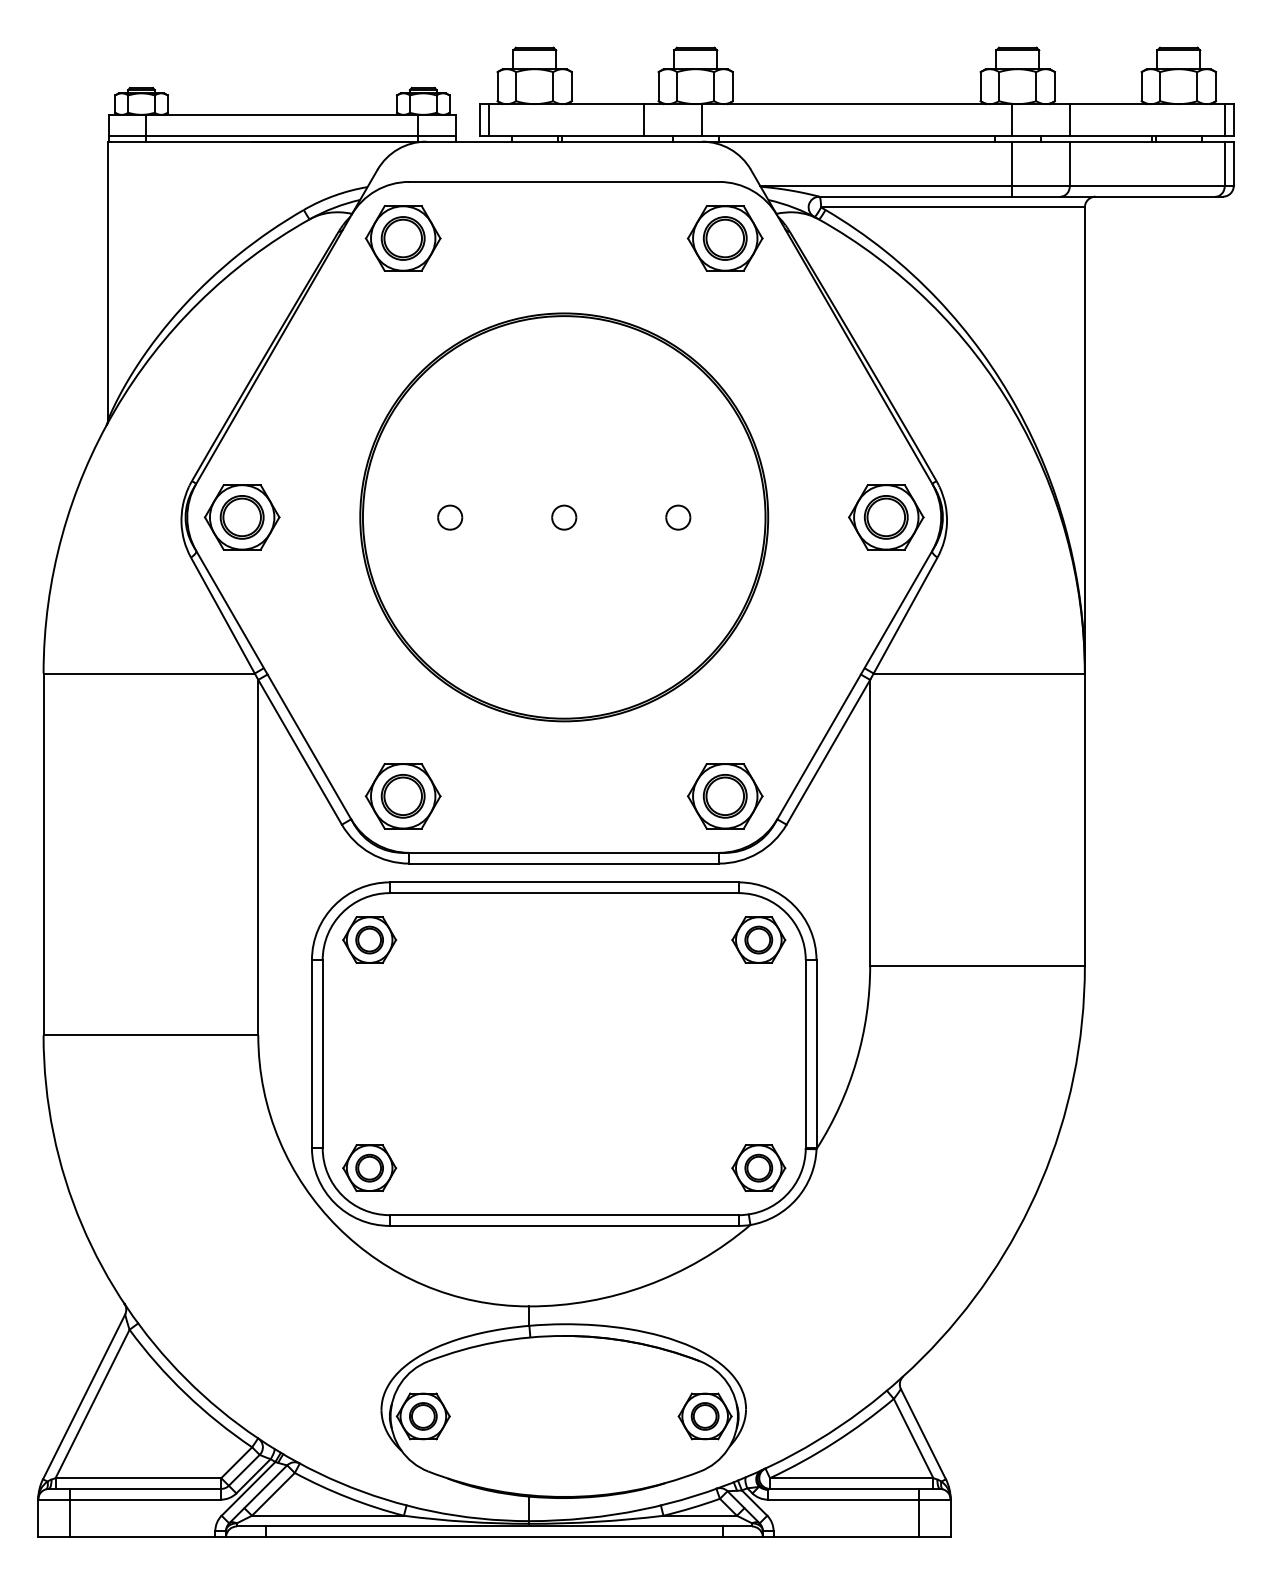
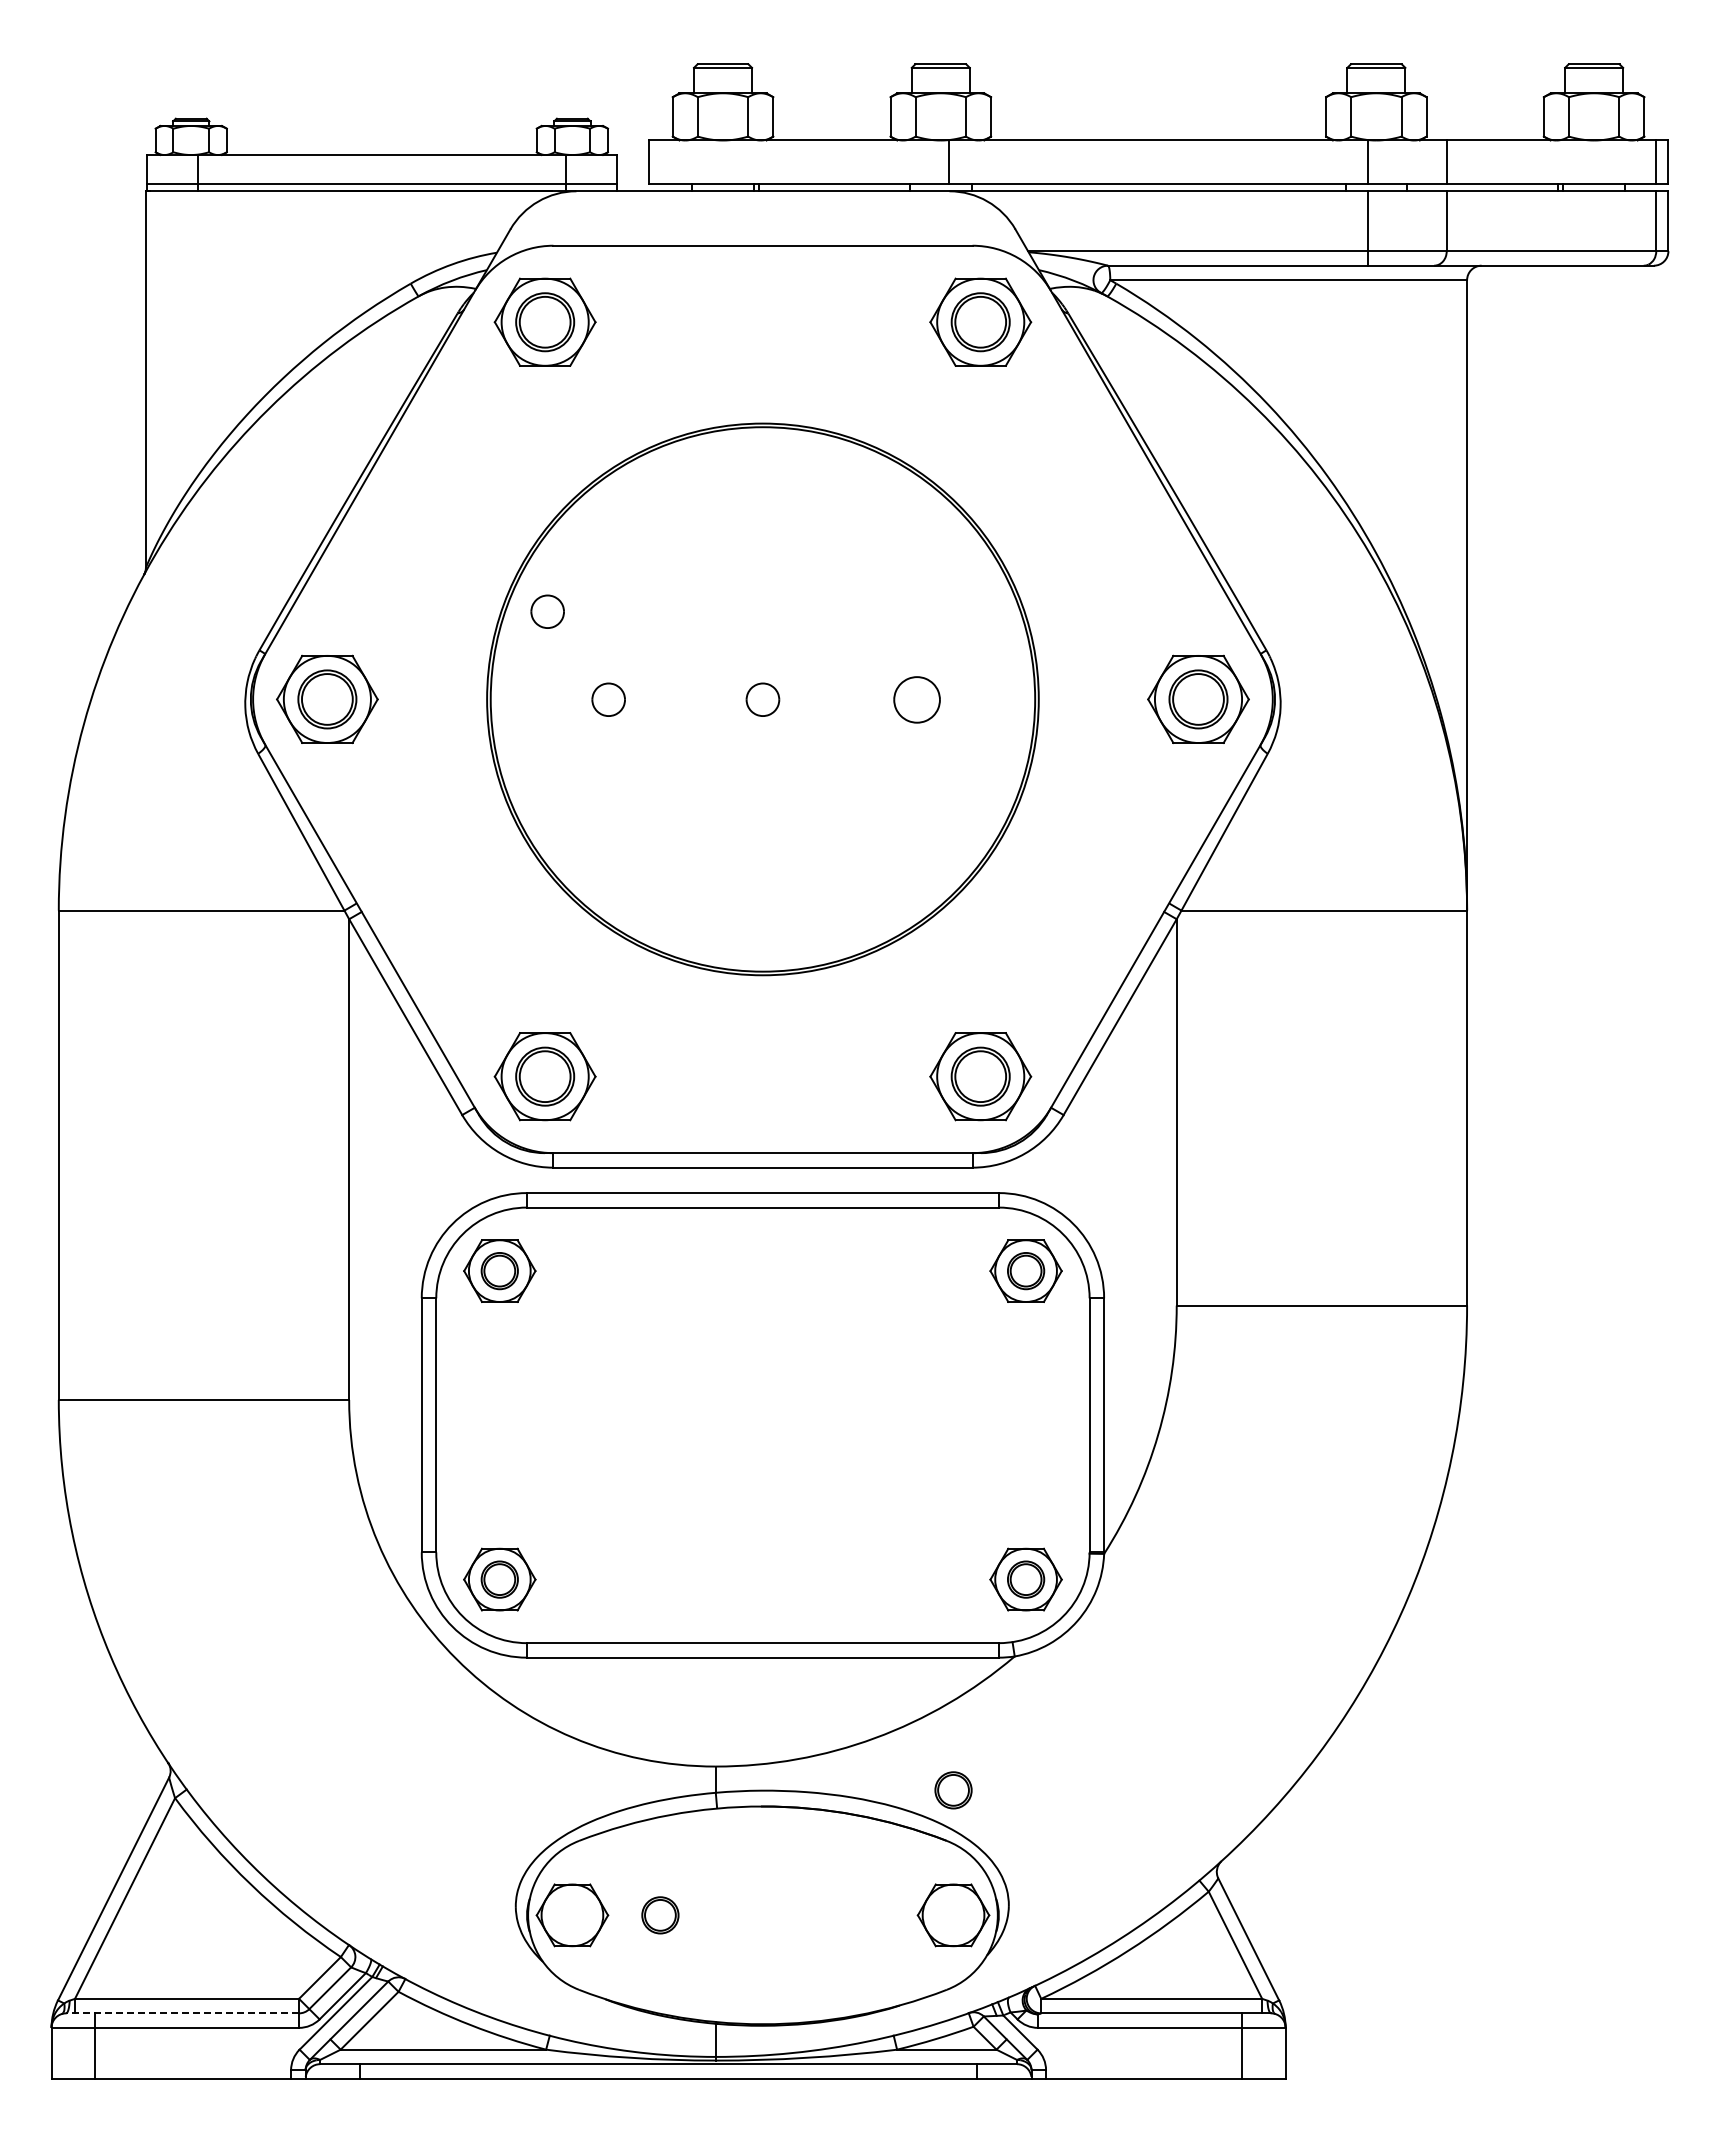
line: (488, 120) -> (660, 162), removed
line: (643, 120) -> (870, 162), removed
part: (404, 452) -> (547, 611), added
part: (678, 517) -> (917, 699), size x1.4
part: (423, 1416) -> (660, 1915), moved
part: (705, 1416) -> (953, 1790), moved
line: (135, 1489) -> (182, 2013), solid -> dashed

